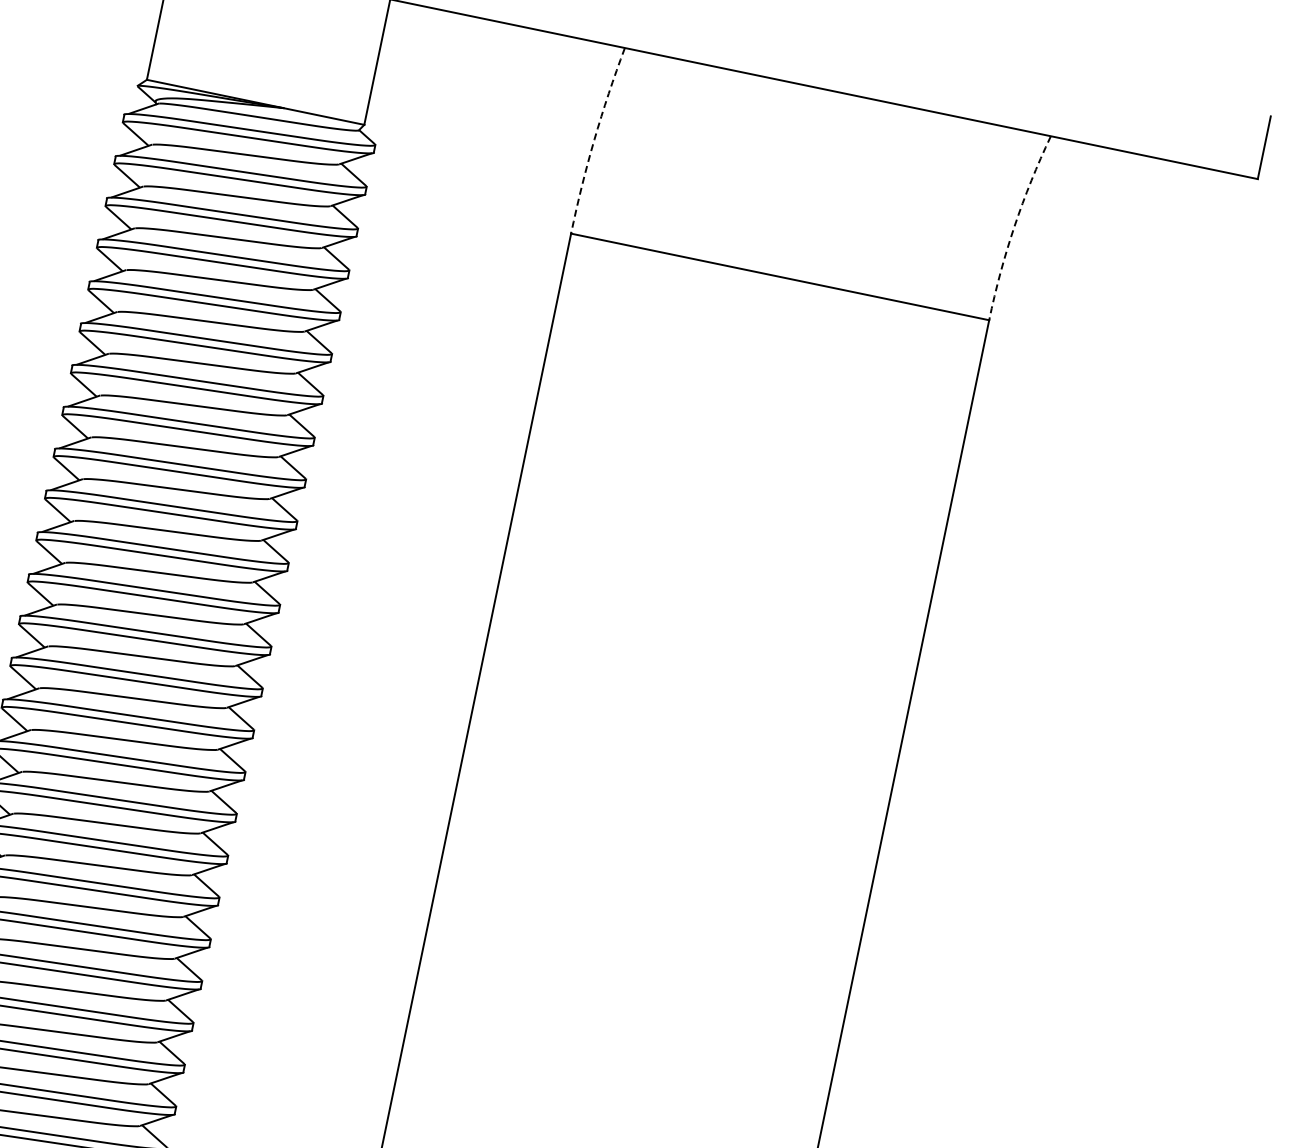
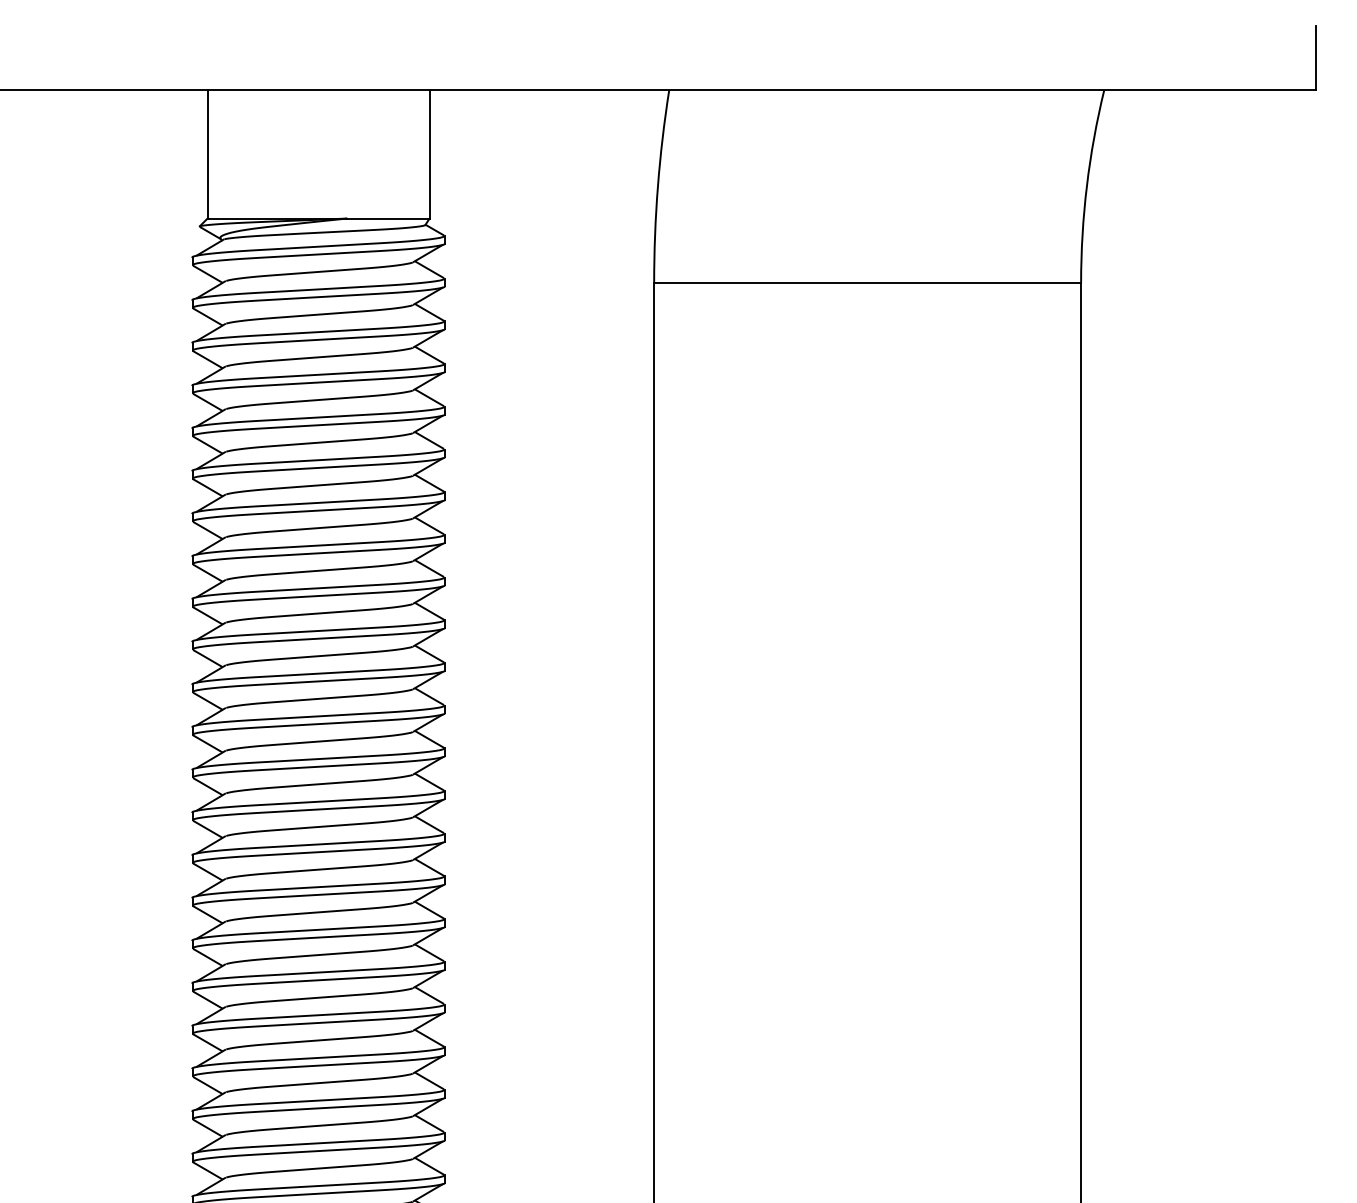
arc: (594, 139) -> (657, 186), dashed -> solid
arc: (1014, 226) -> (1086, 186), dashed -> solid

